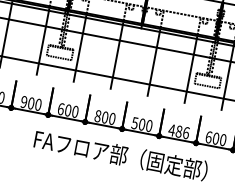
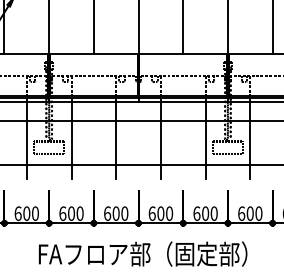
text: (23, 101) -> (17, 213), 900 -> 600
text: (98, 116) -> (107, 213), 800 -> 600
text: (134, 123) -> (151, 213), 500 -> 600
text: (179, 131) -> (205, 213), 486 -> 600

